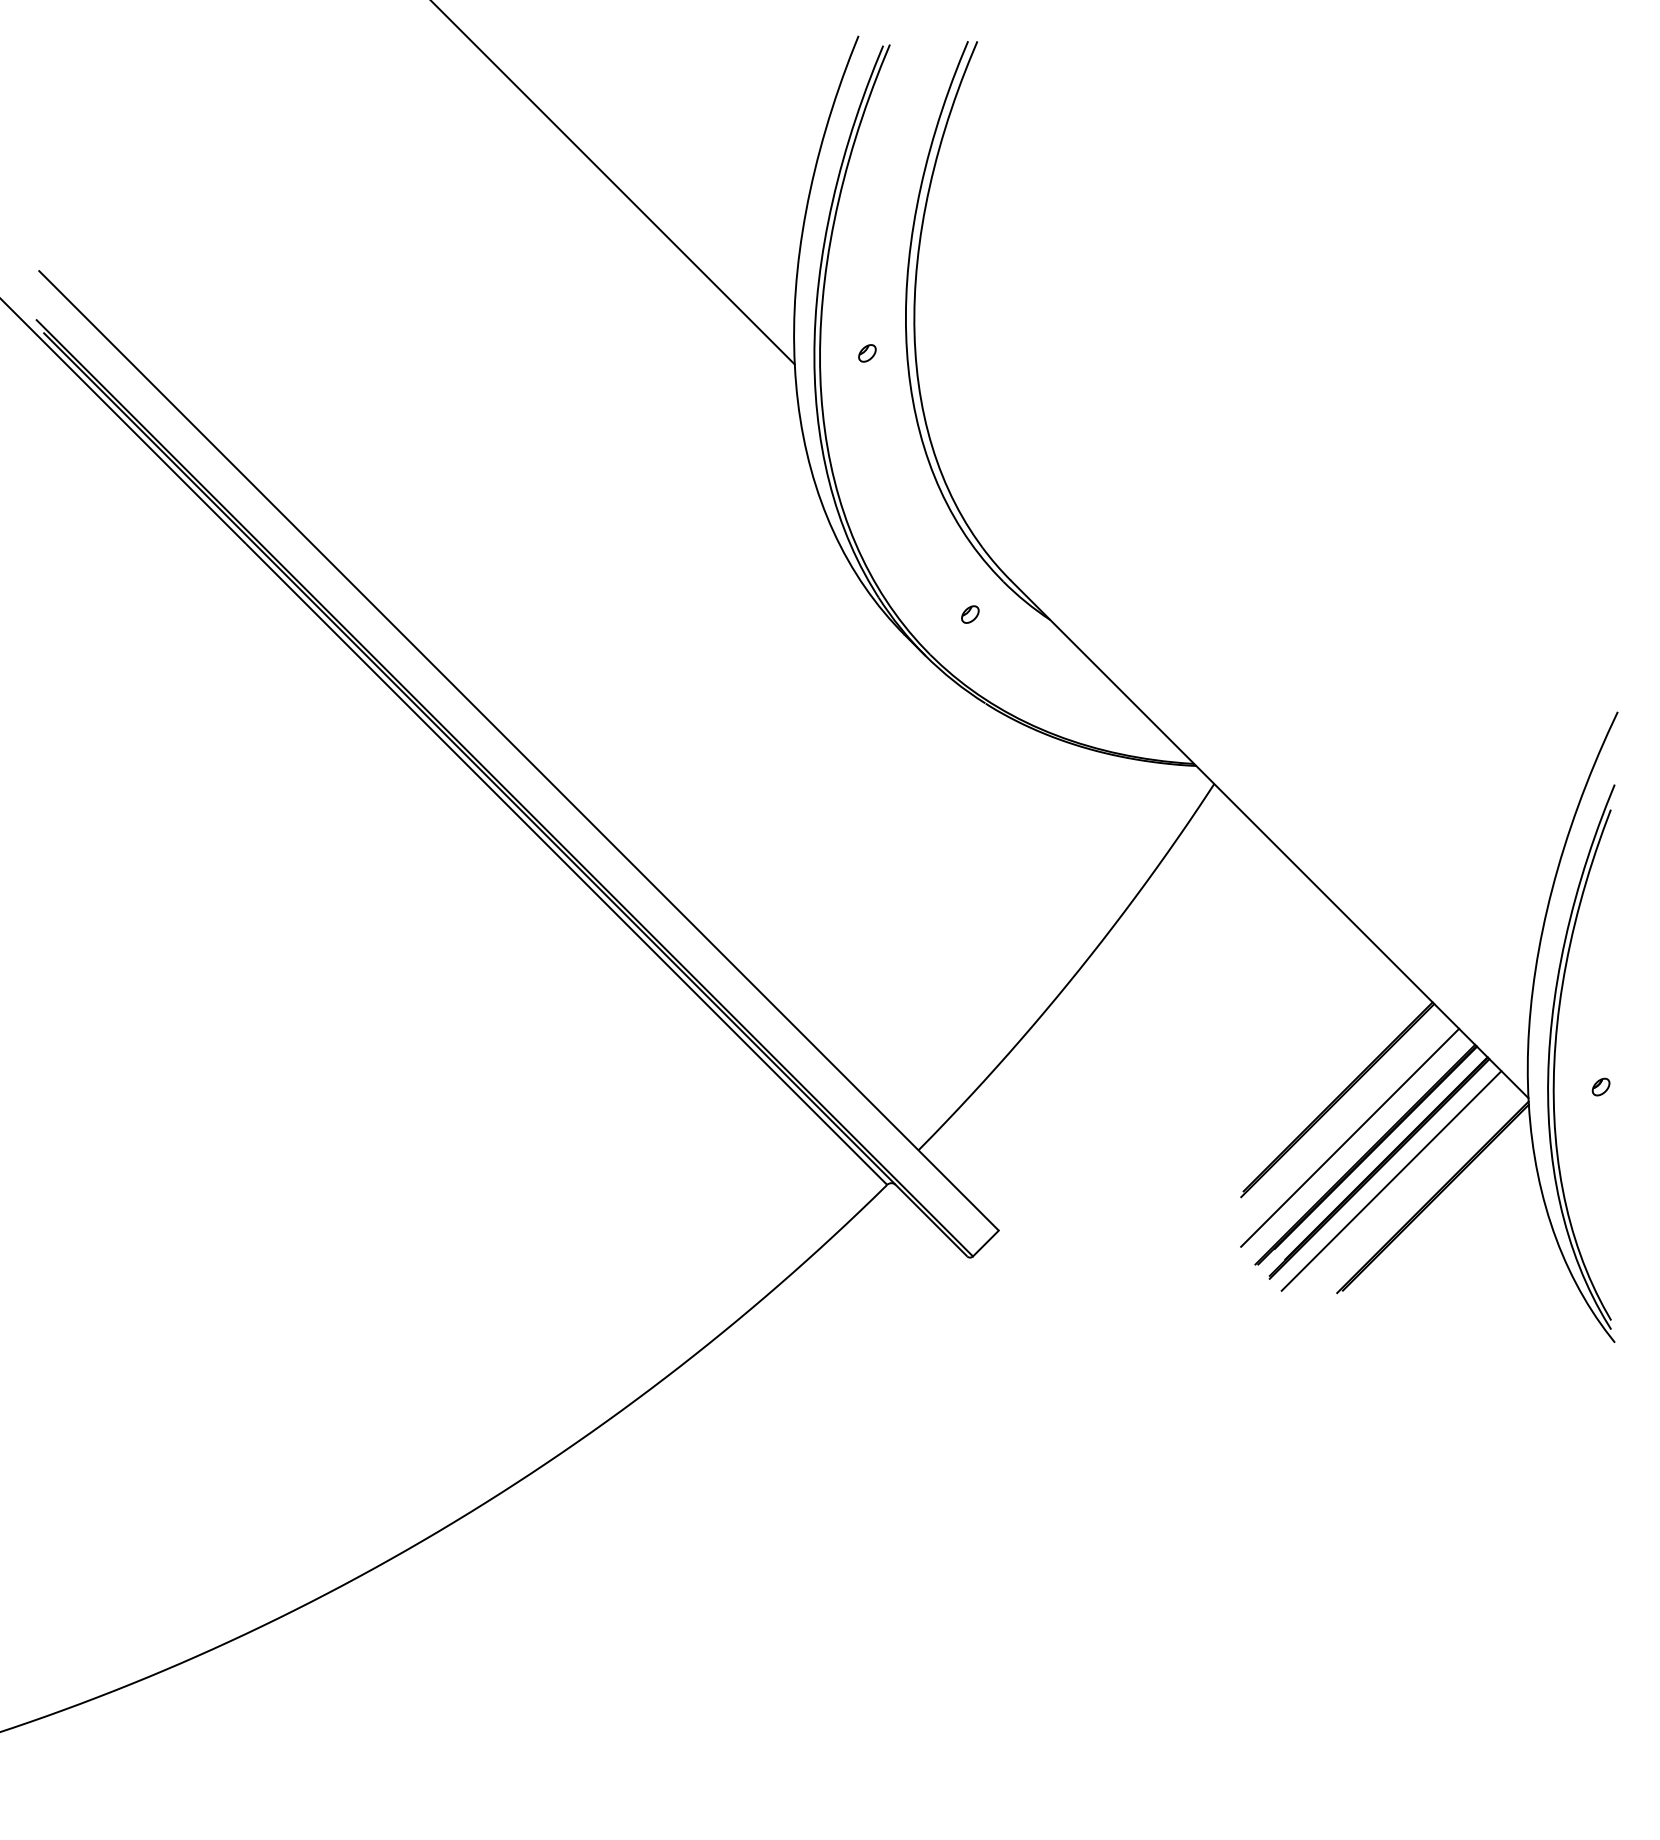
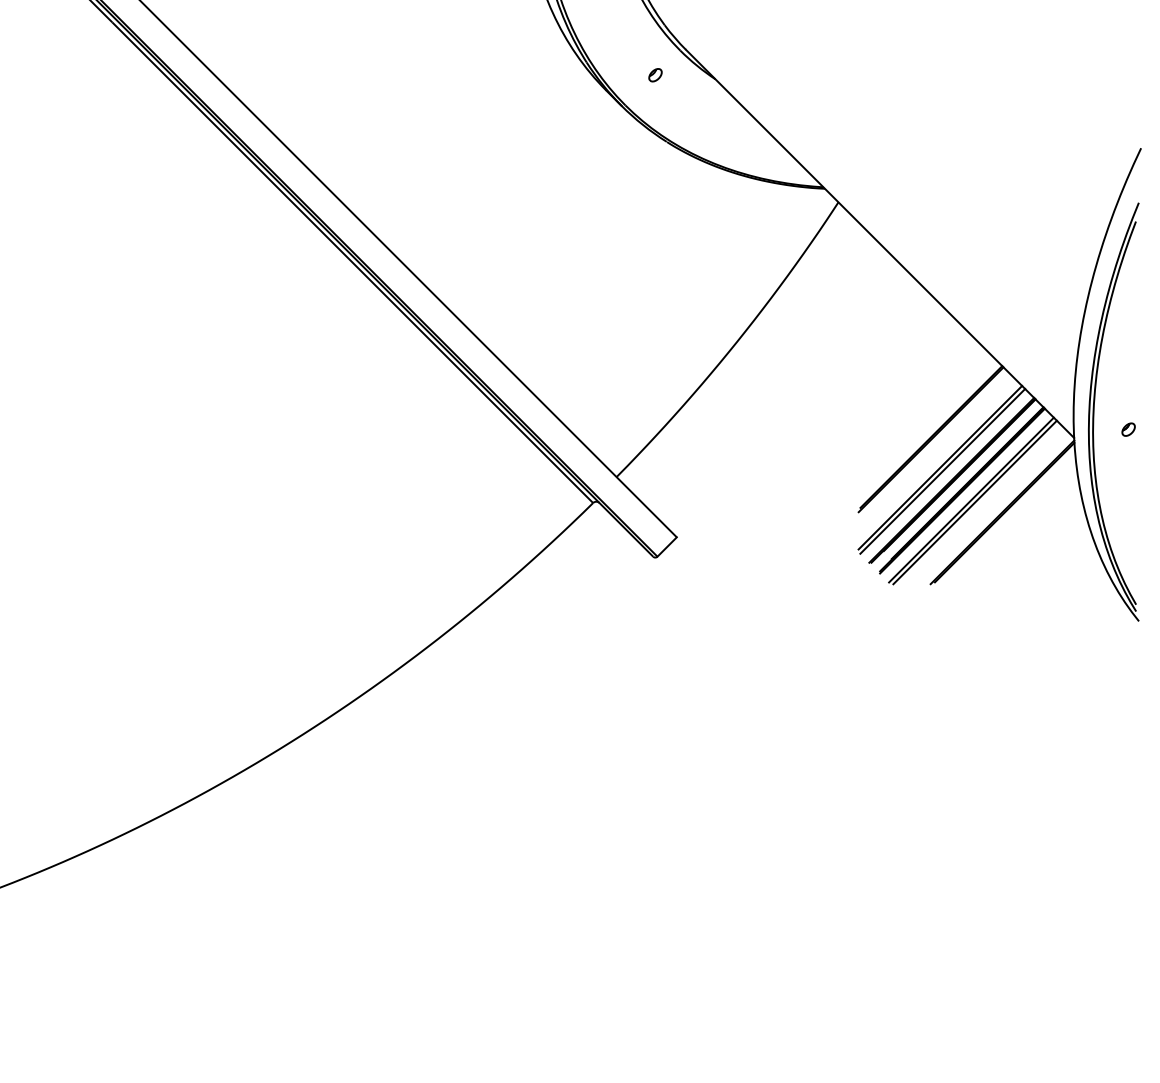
line: (1353, 1142) -> (942, 471), added
line: (1396, 1184) -> (975, 502), added

